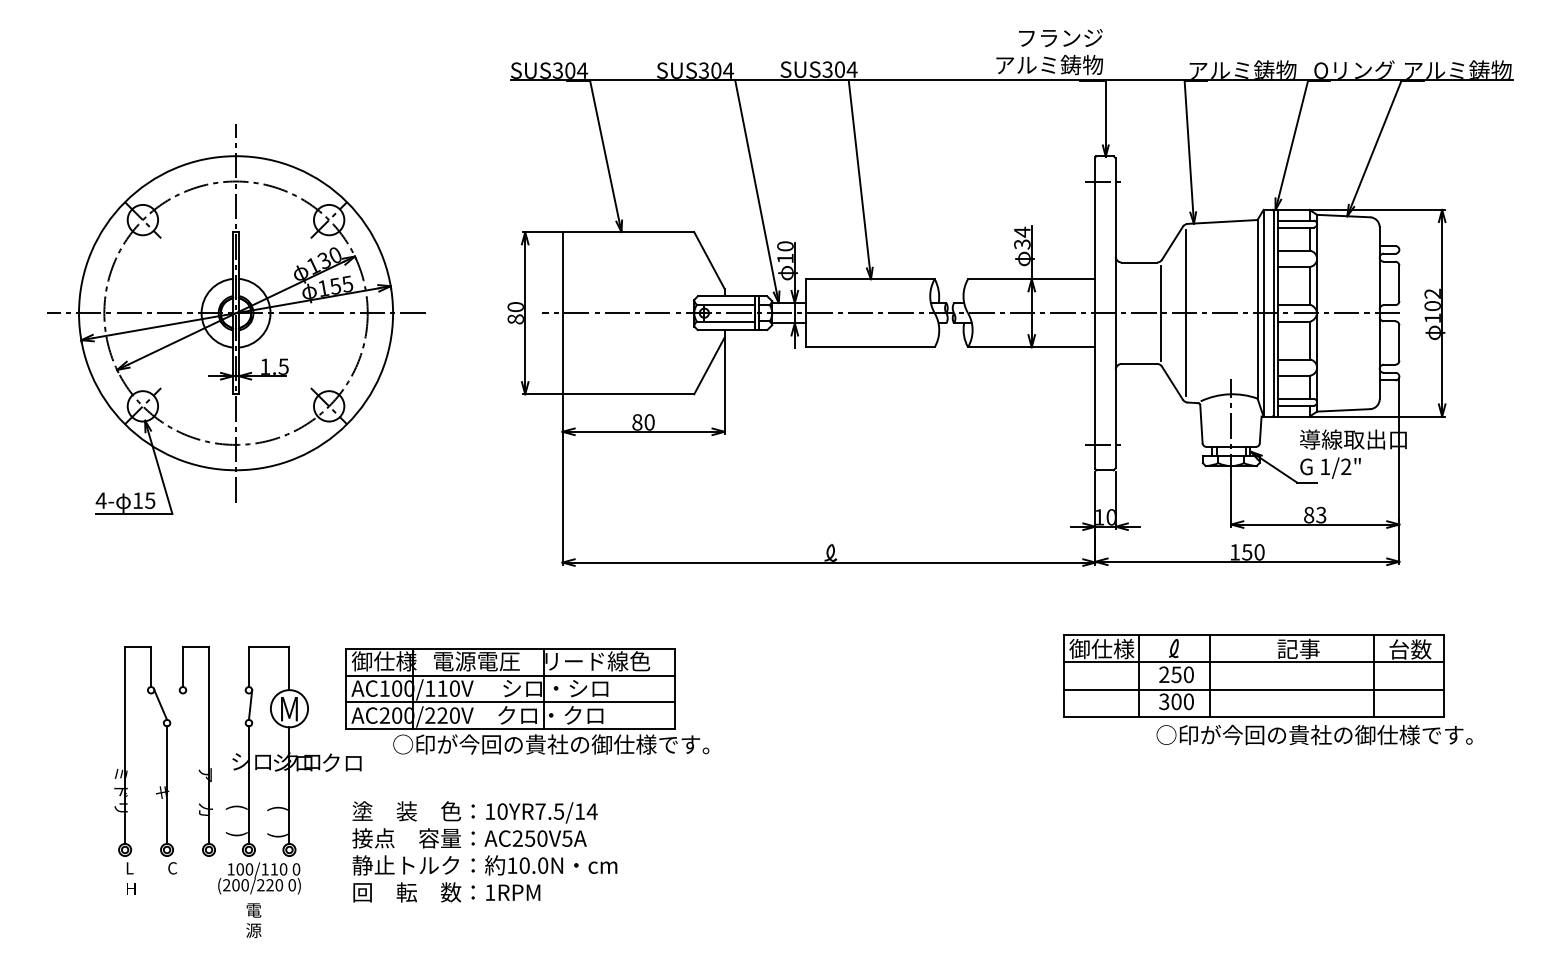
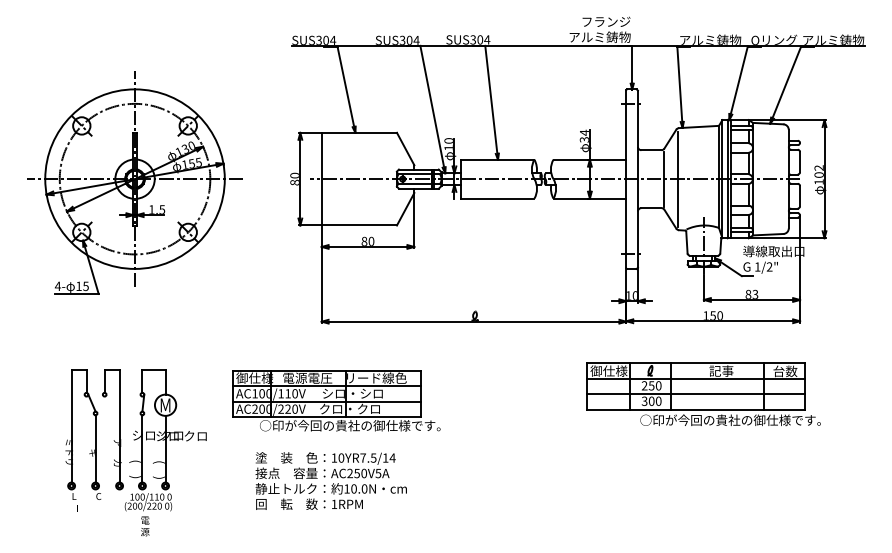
part: (1267, 688) -> (703, 393), moved
part: (527, 700) -> (336, 400), moved
text: (483, 850) -> (330, 480), moved

